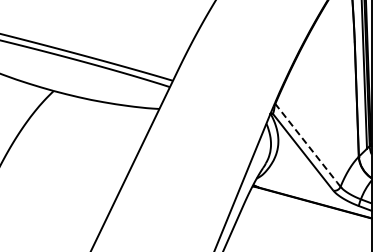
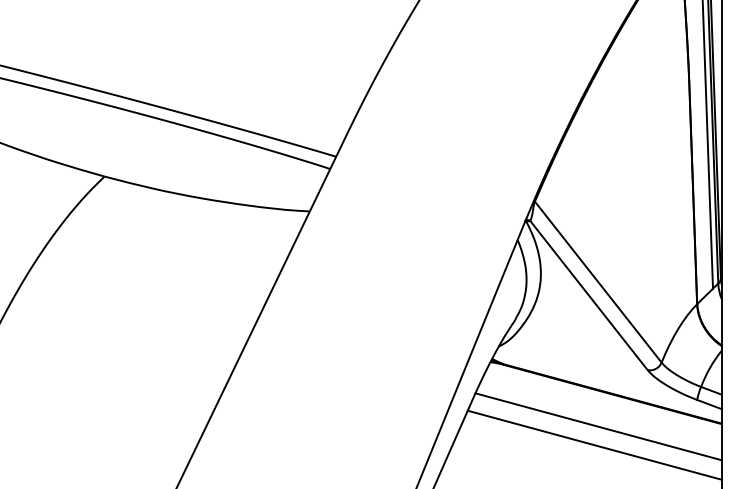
line: (308, 146) -> (599, 284), dashed -> solid
line: (307, 219) -> (597, 426), added
line: (305, 229) -> (593, 445), added

